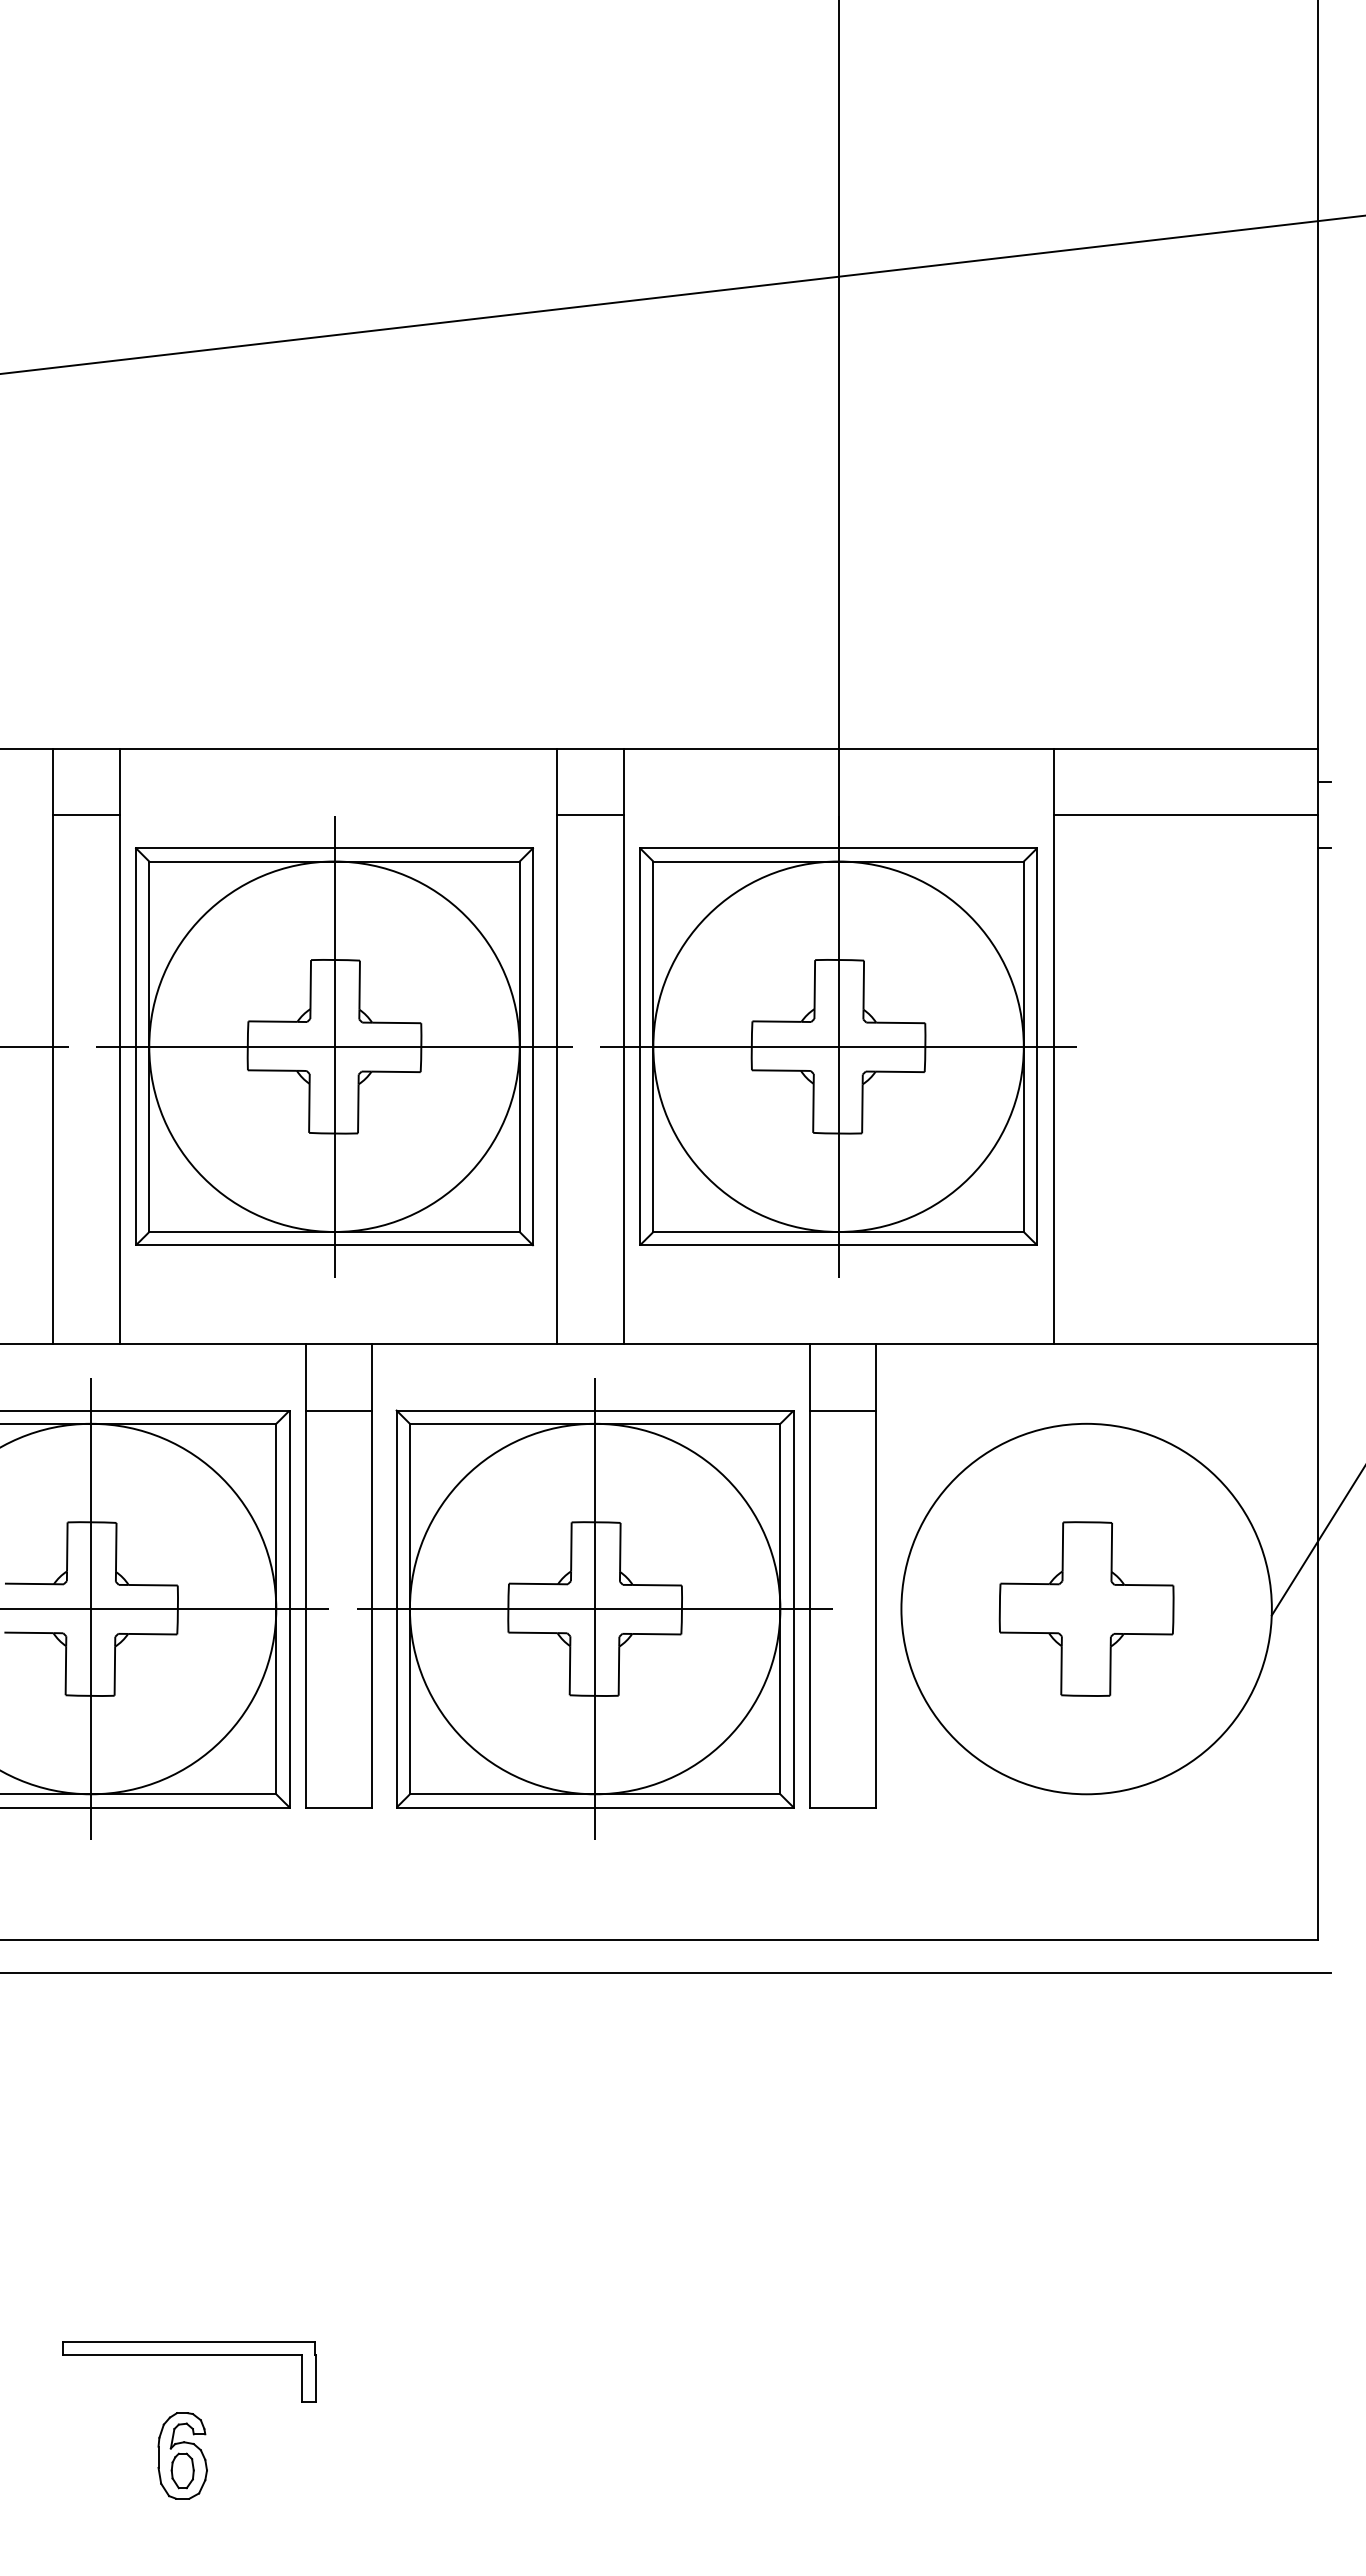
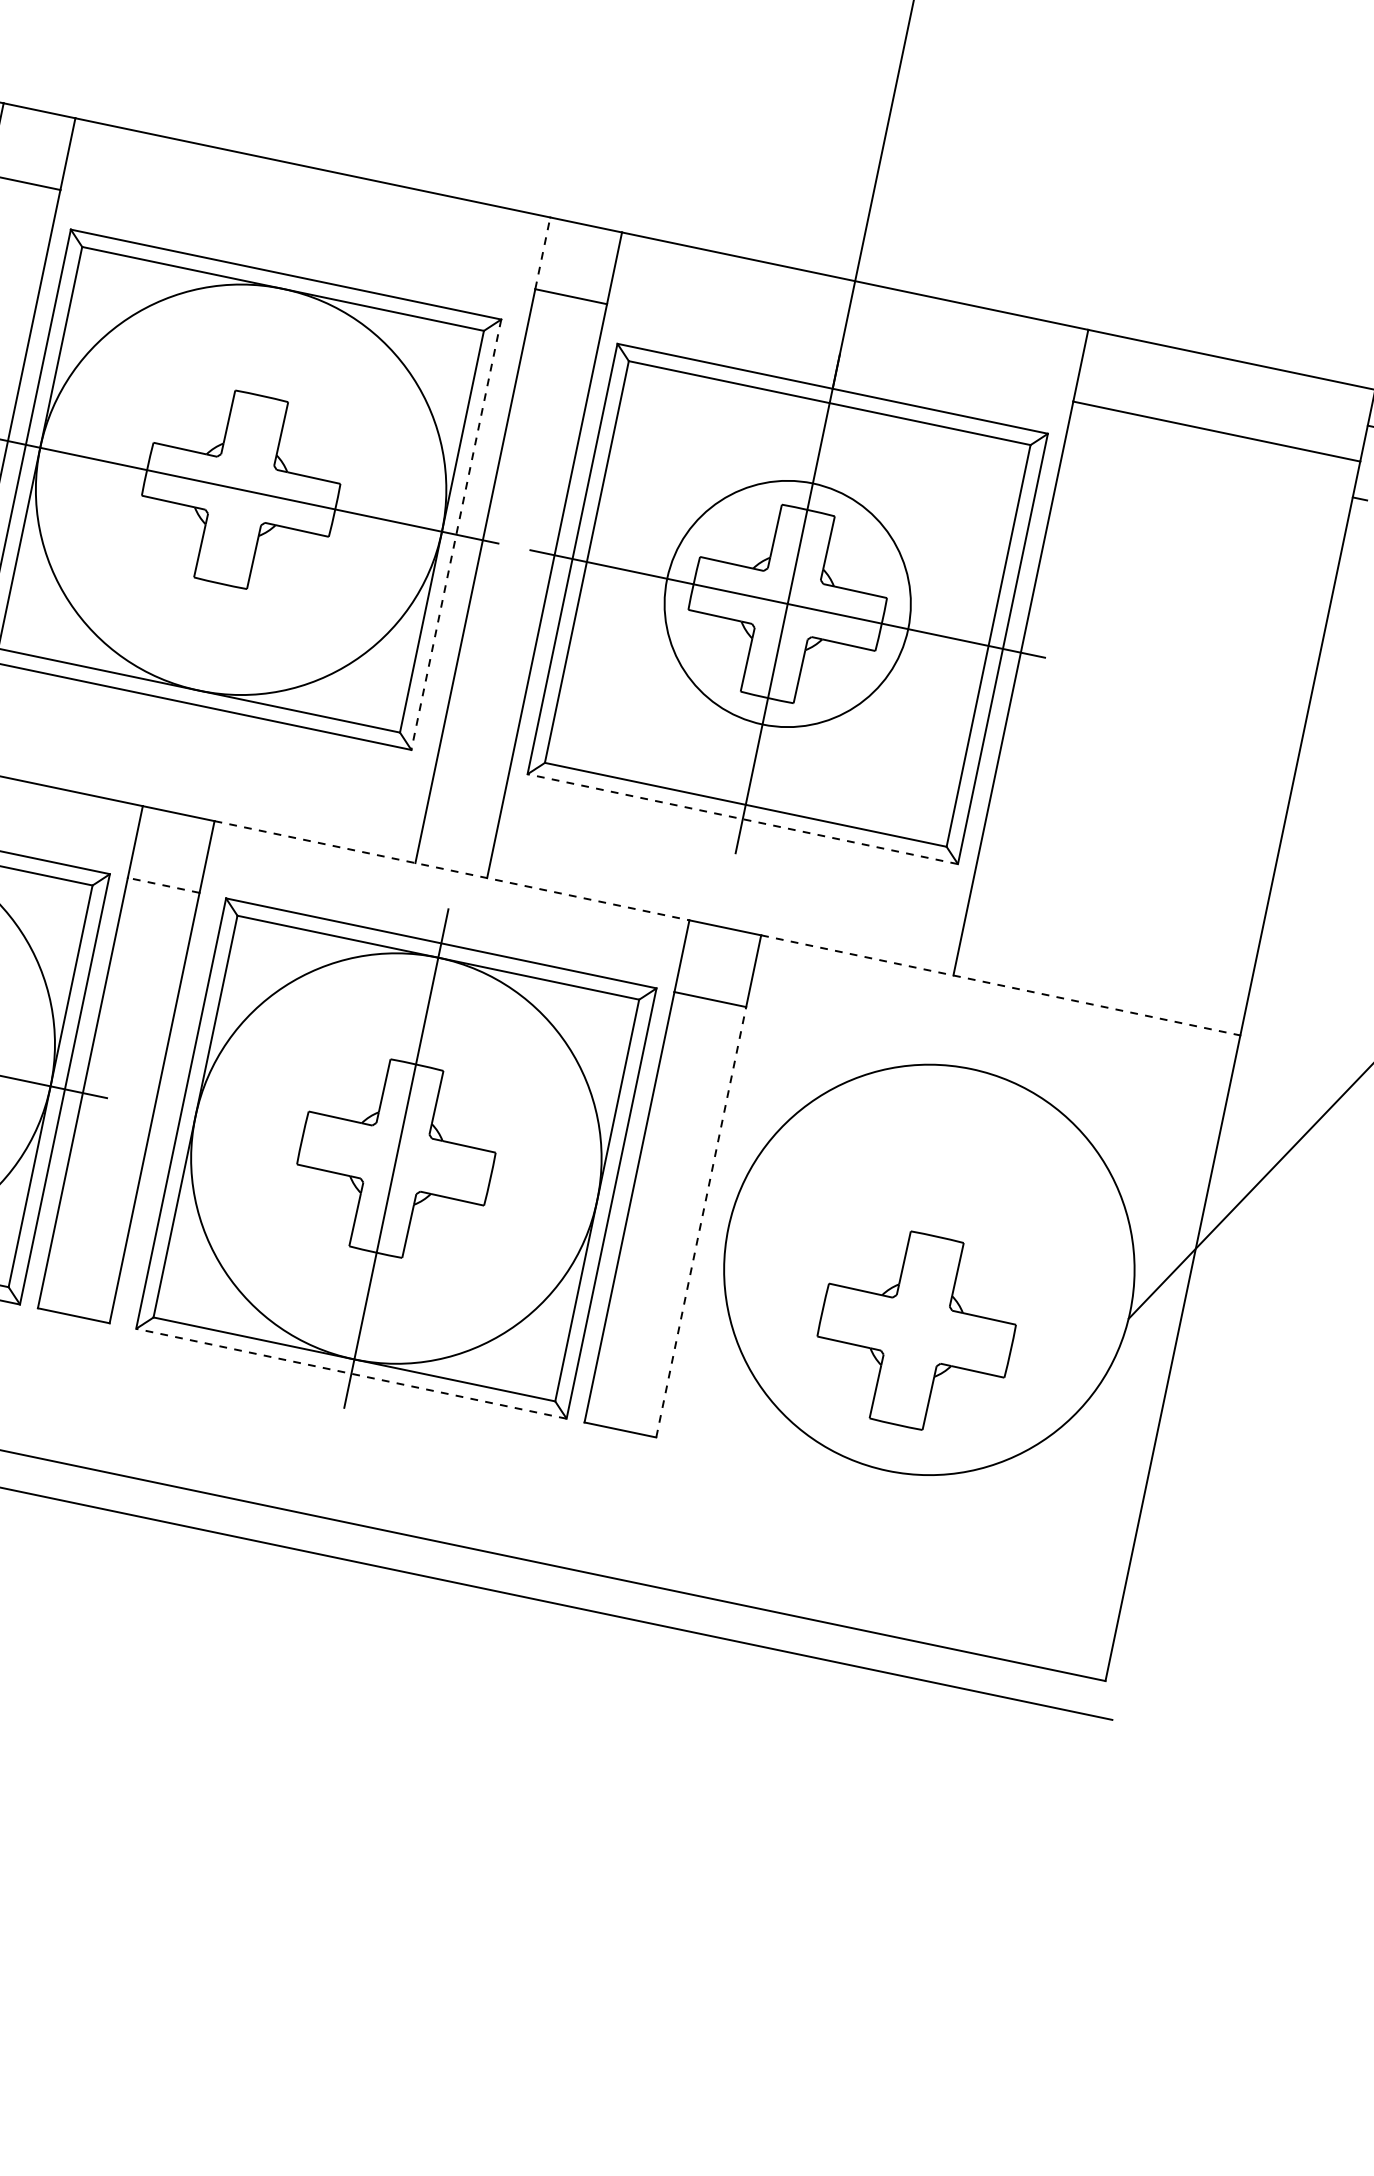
line: (557, 781) -> (543, 252), solid -> dashed
line: (334, 1046) -> (241, 489), removed
circle: (838, 1046) -> (787, 603), size x0.6
line: (532, 1047) -> (455, 535), solid -> dashed
line: (838, 1245) -> (742, 819), solid -> dashed
line: (591, 1344) -> (452, 870), solid -> dashed
line: (1097, 1344) -> (1001, 985), solid -> dashed
line: (338, 1410) -> (163, 885), solid -> dashed
line: (876, 1608) -> (701, 1221), solid -> dashed
part: (1086, 1608) -> (916, 1330), moved
line: (595, 1609) -> (396, 1159), removed
line: (594, 1807) -> (350, 1373), solid -> dashed

